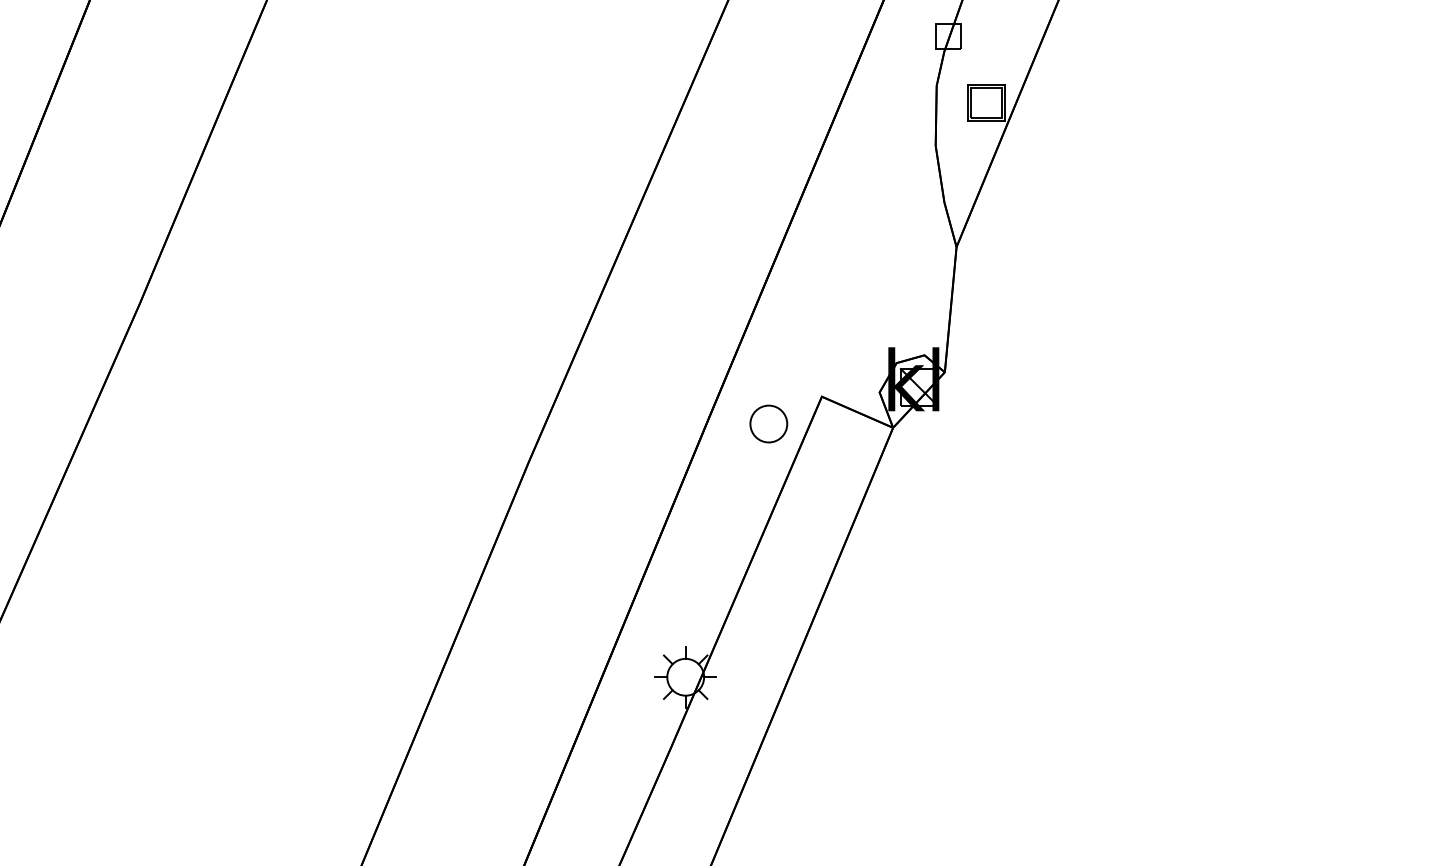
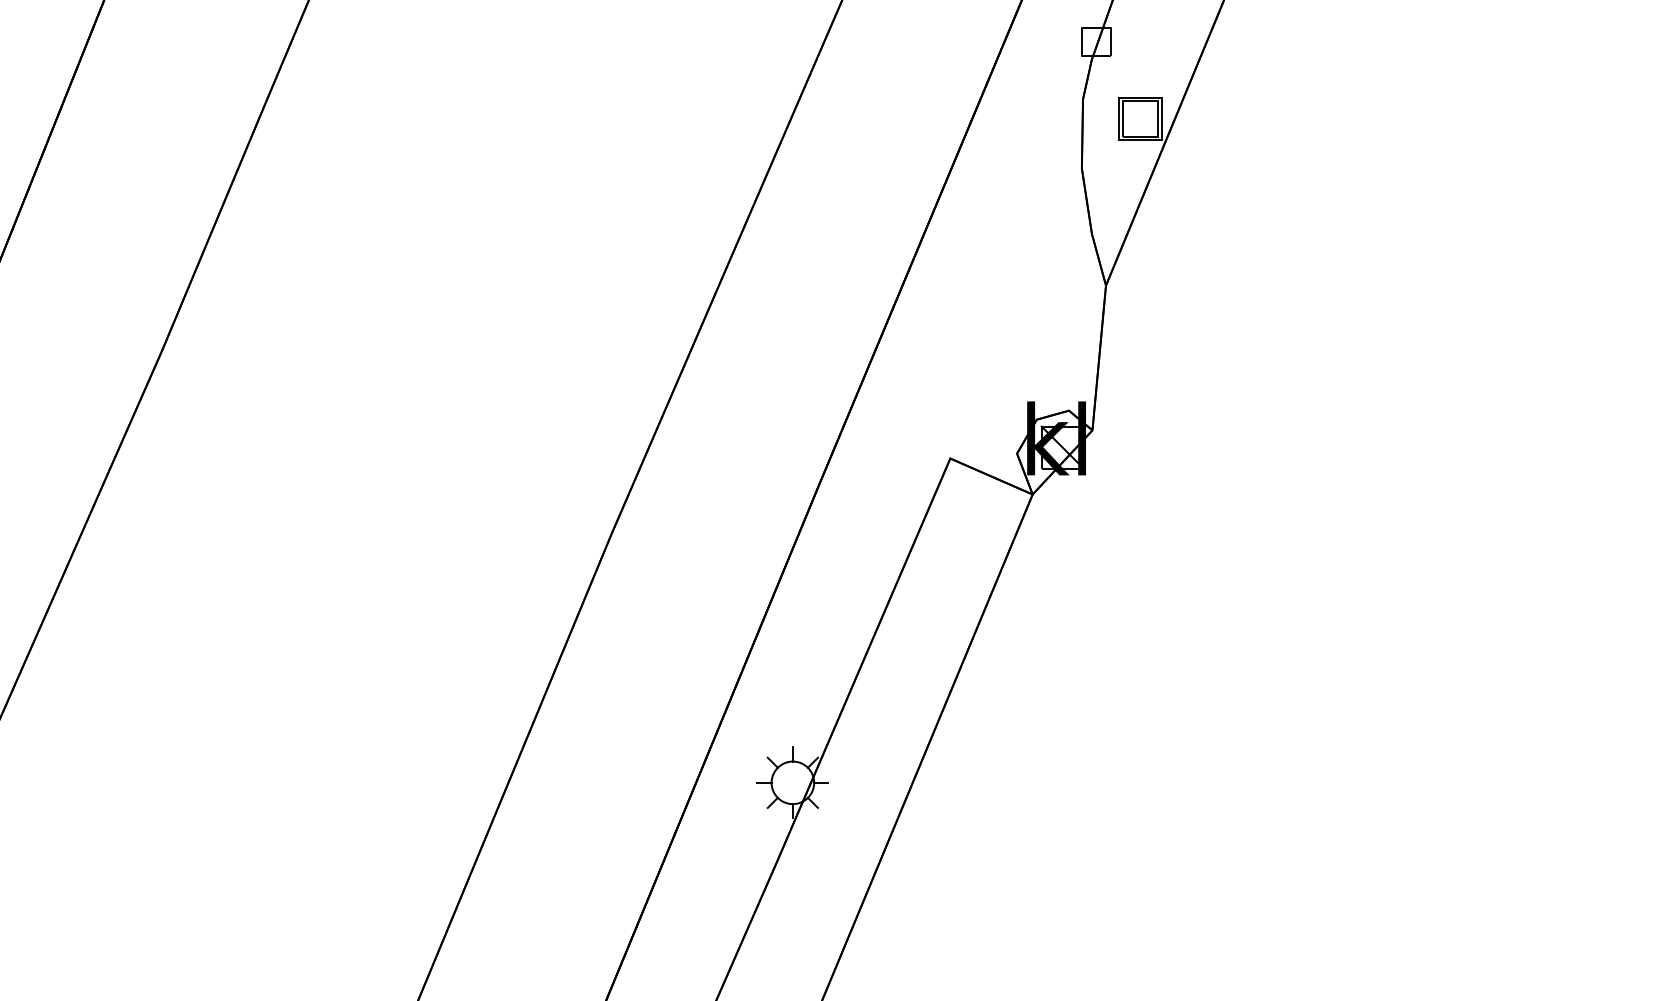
part: (768, 424) -> (888, 490), removed

